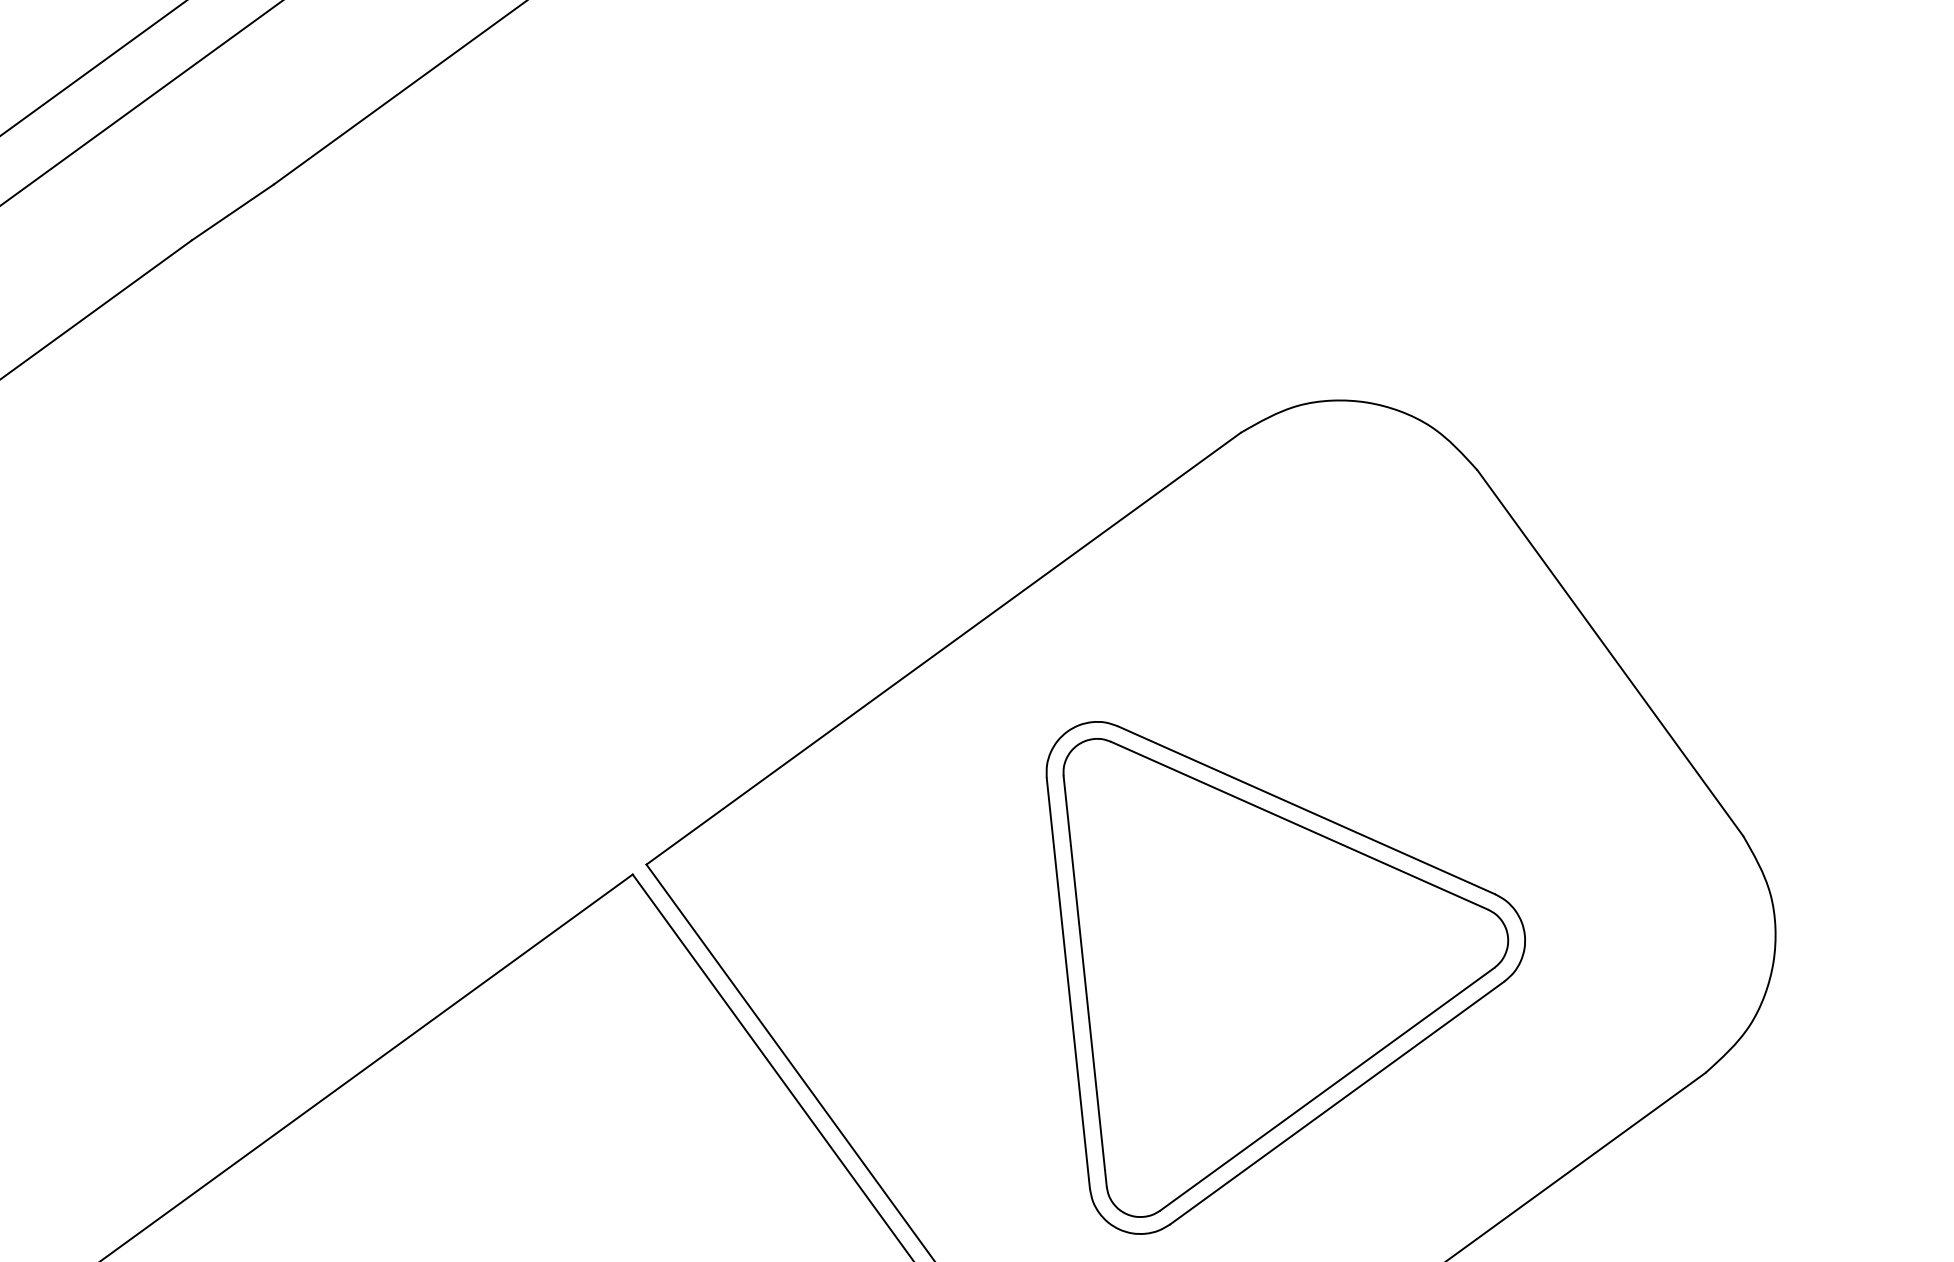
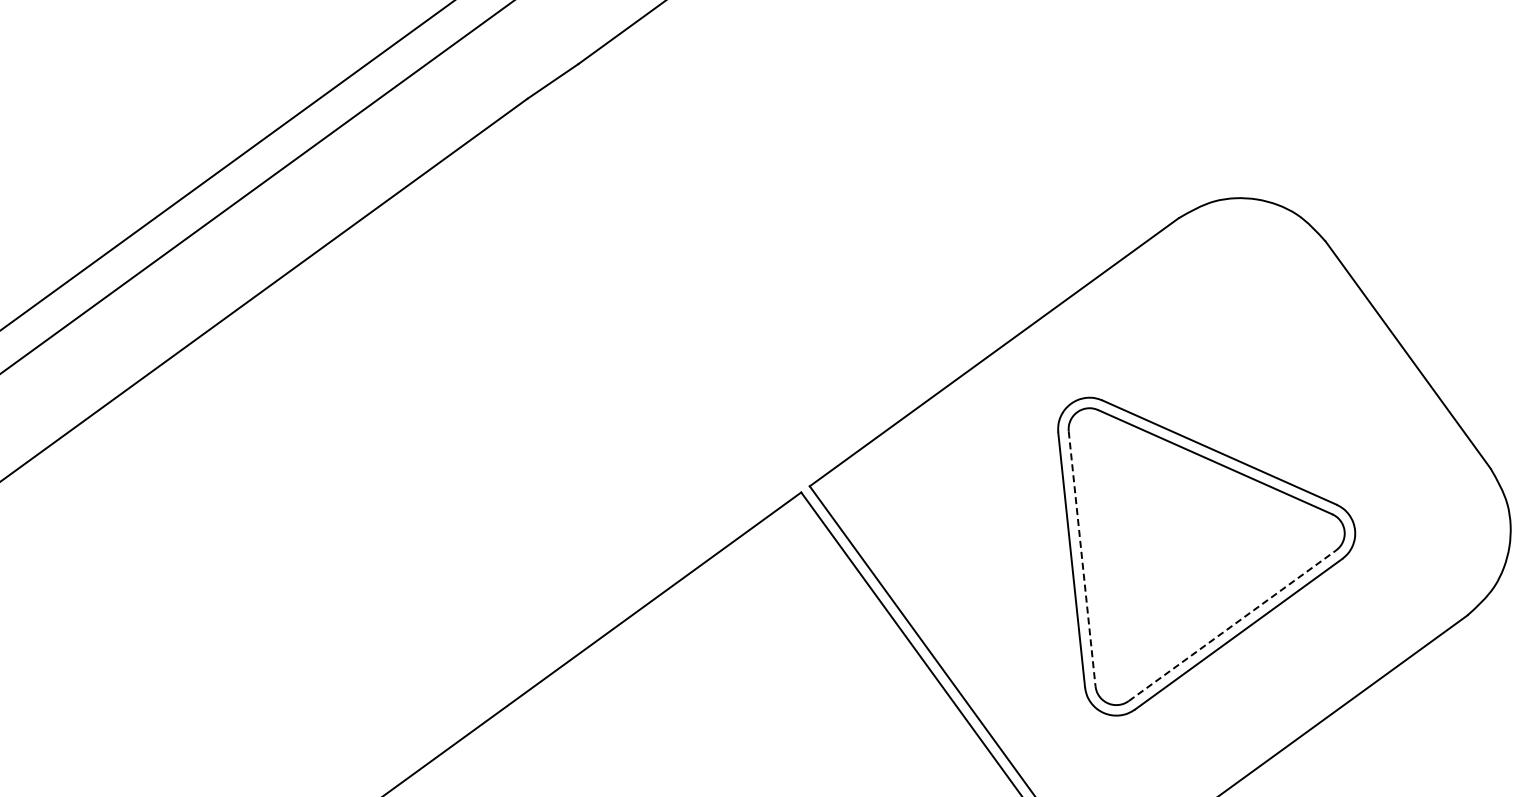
line: (1085, 982) -> (1082, 559), solid -> dashed
line: (1327, 1088) -> (1232, 625), solid -> dashed

